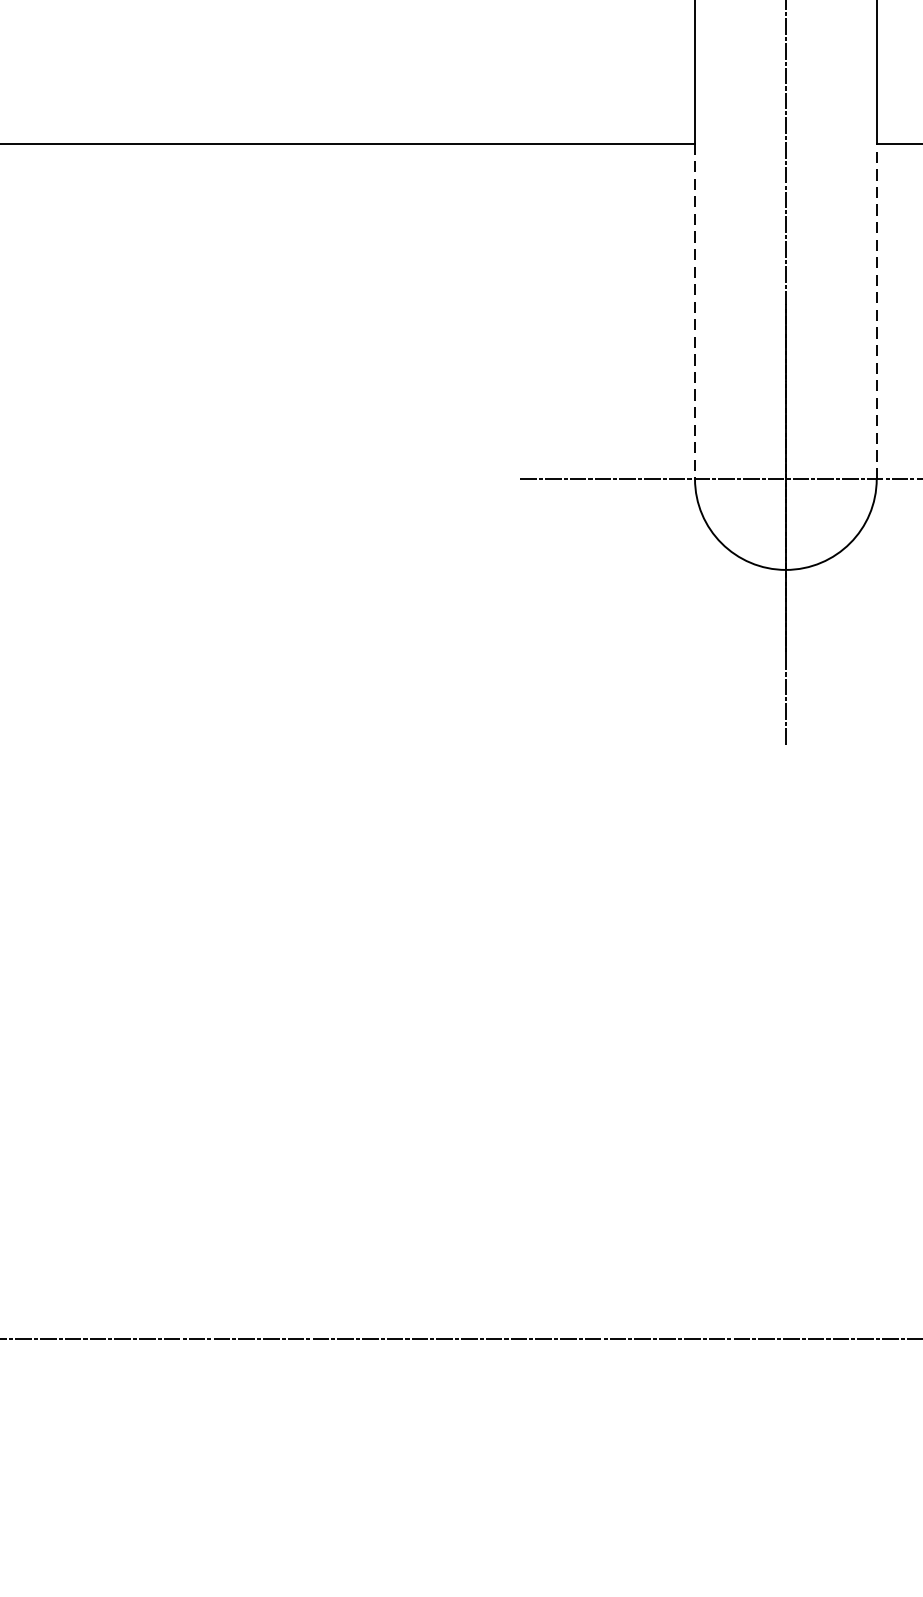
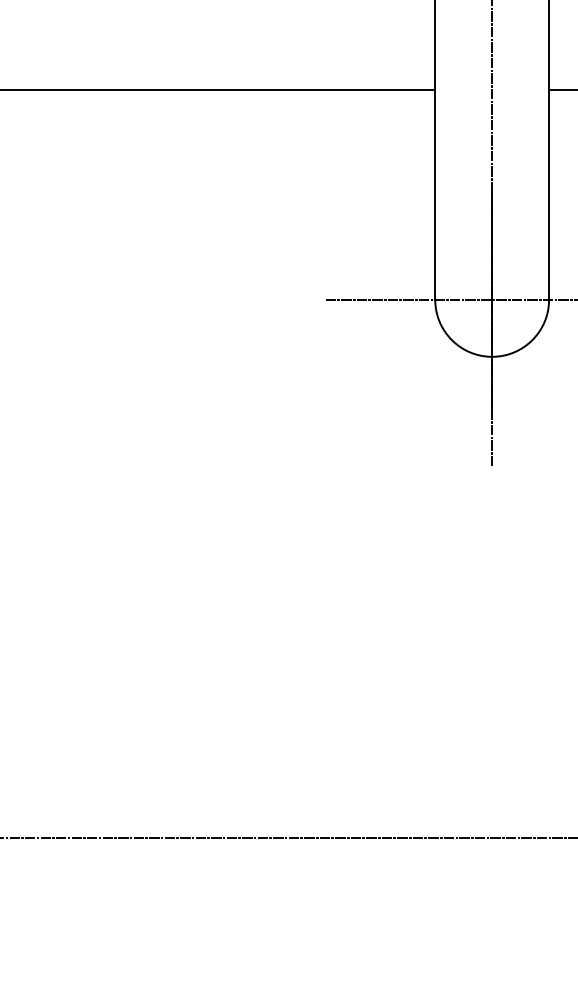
line: (877, 310) -> (549, 194), dashed -> solid
line: (695, 312) -> (435, 195), dashed -> solid

